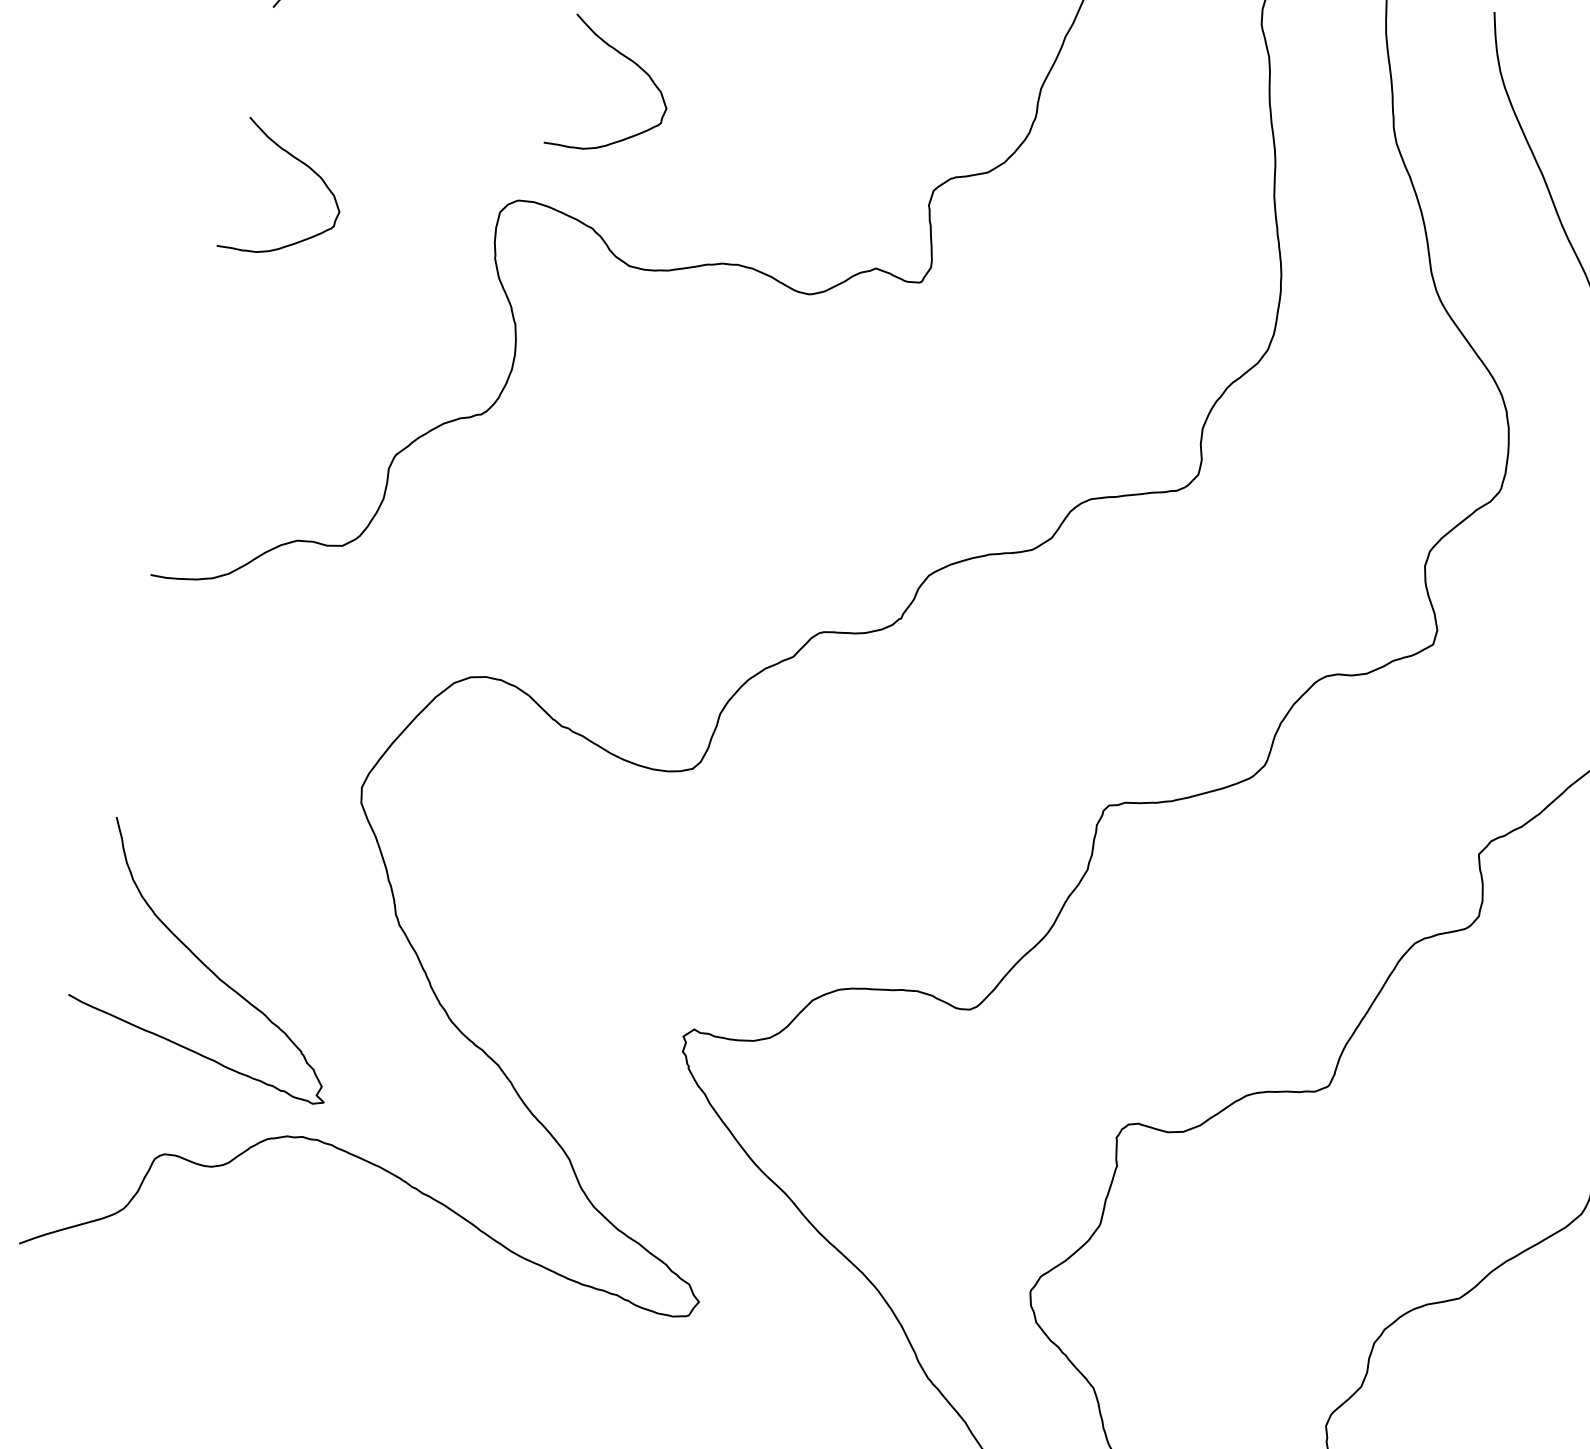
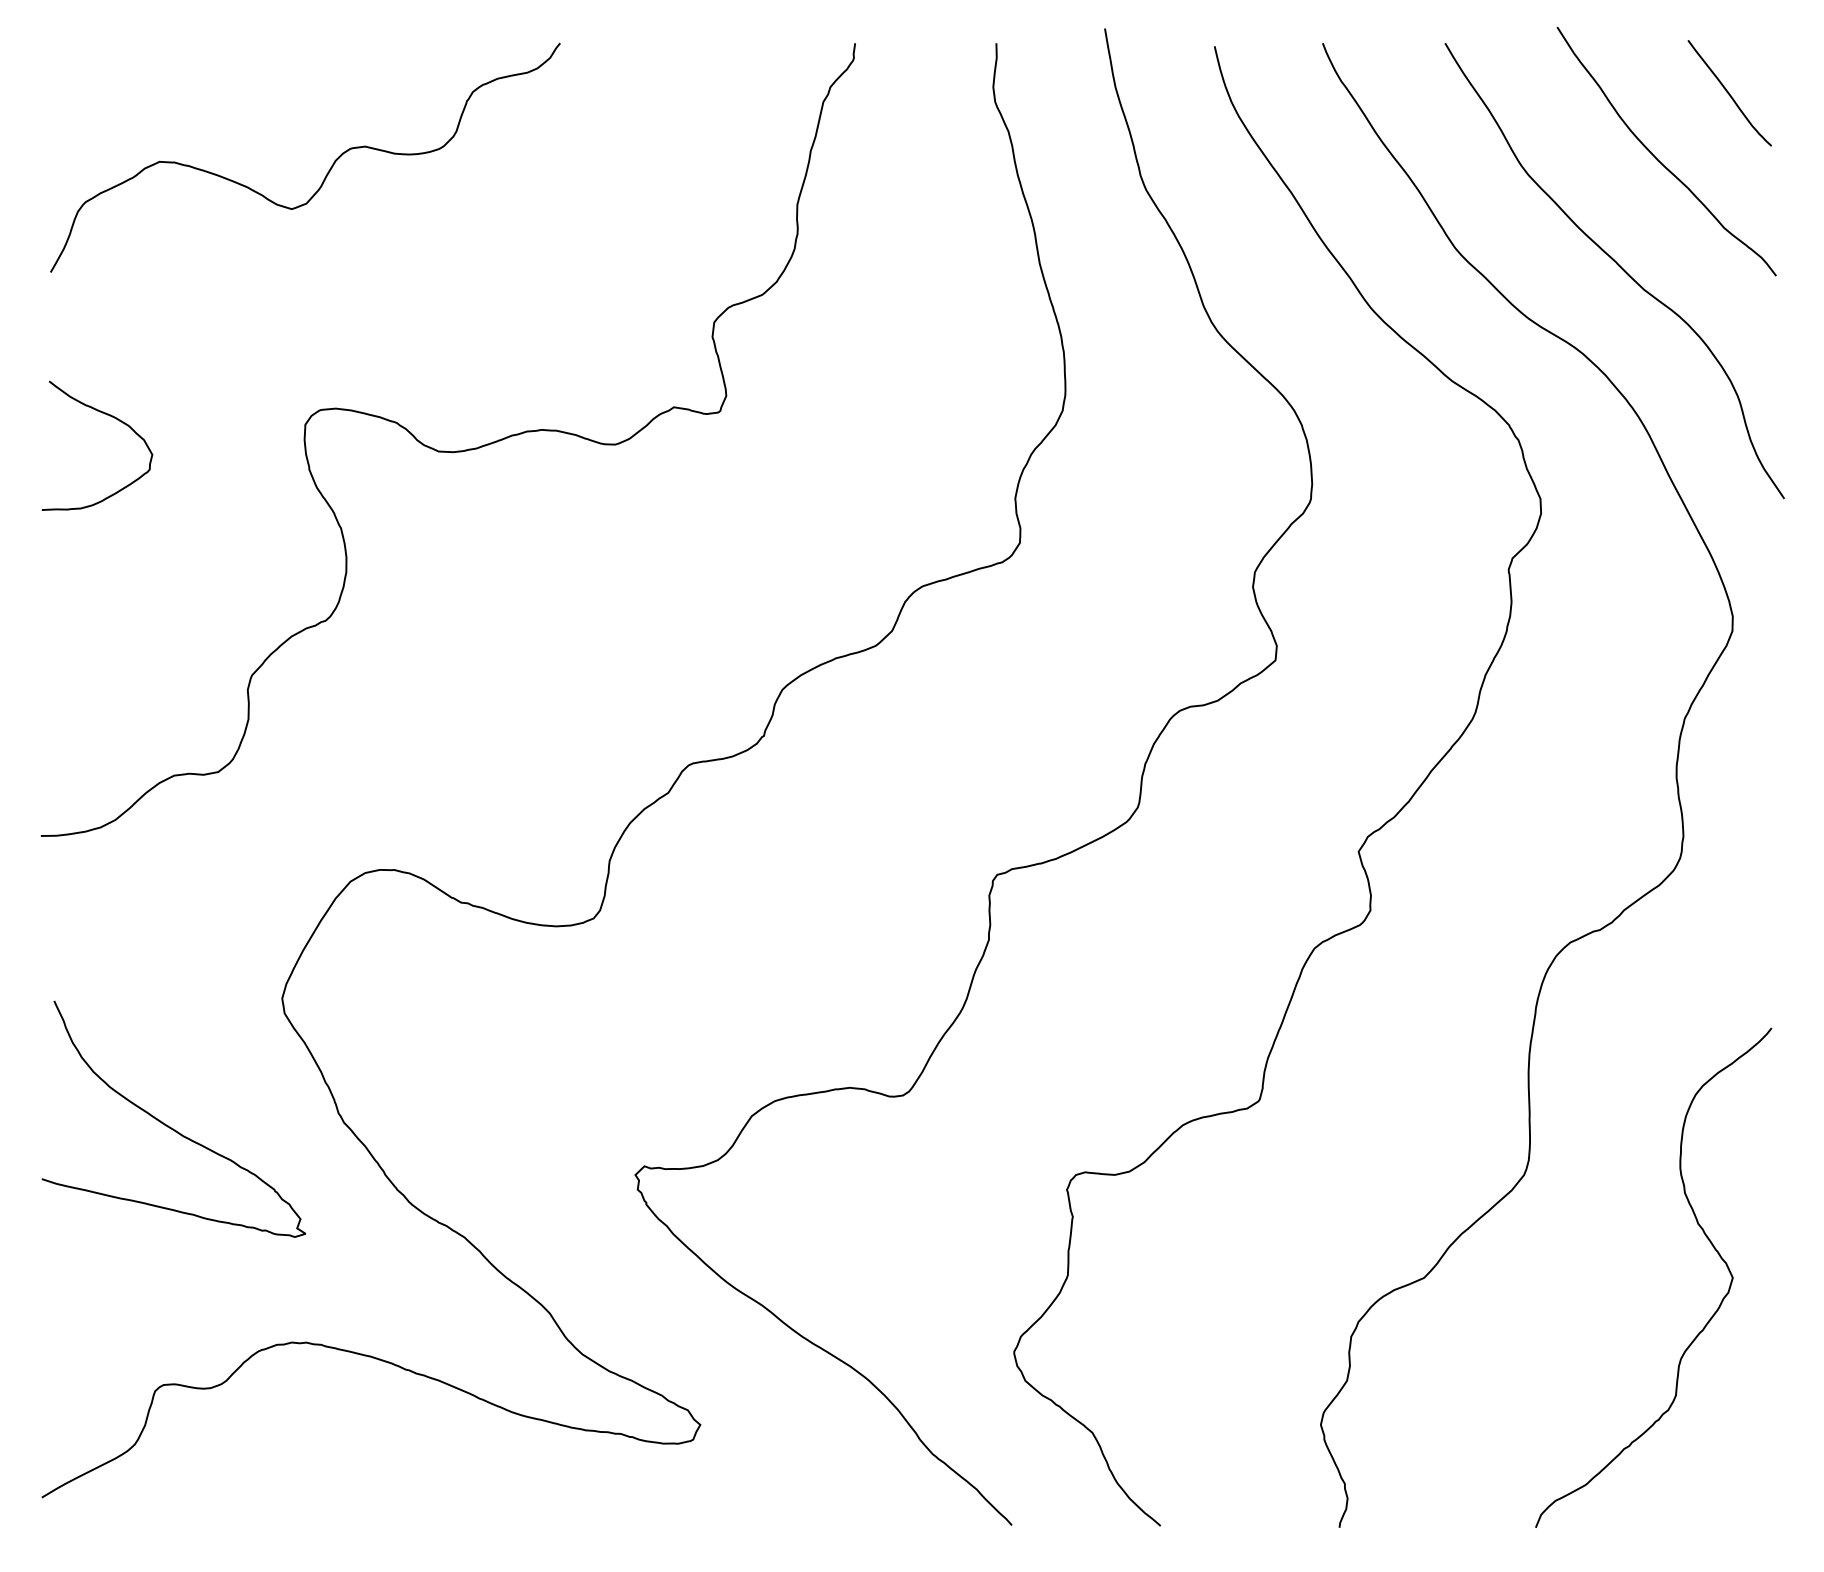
curve: (630, 61) -> (401, 256), removed
curve: (208, 967) -> (170, 1126), moved

